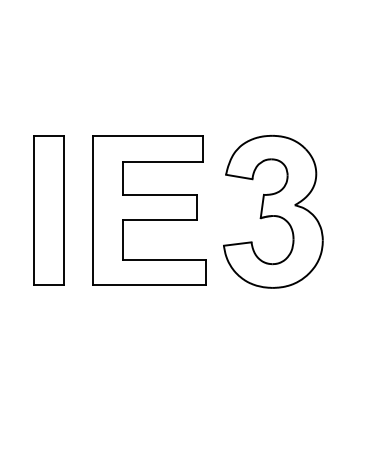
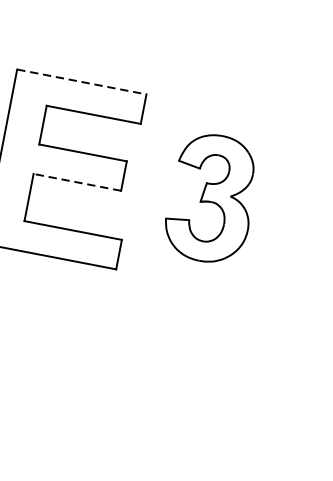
line: (148, 136) -> (82, 82), solid -> dashed
part: (273, 211) -> (212, 198), size x0.7
line: (159, 219) -> (76, 181), solid -> dashed

